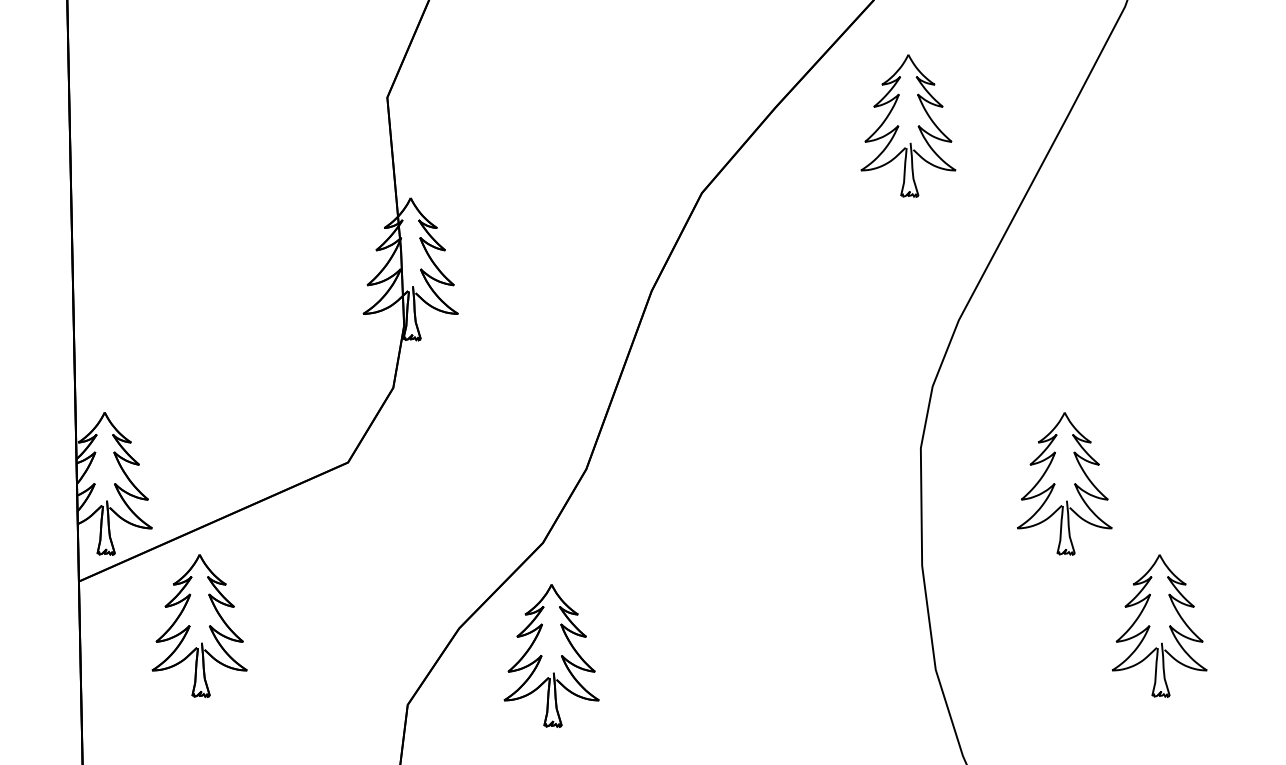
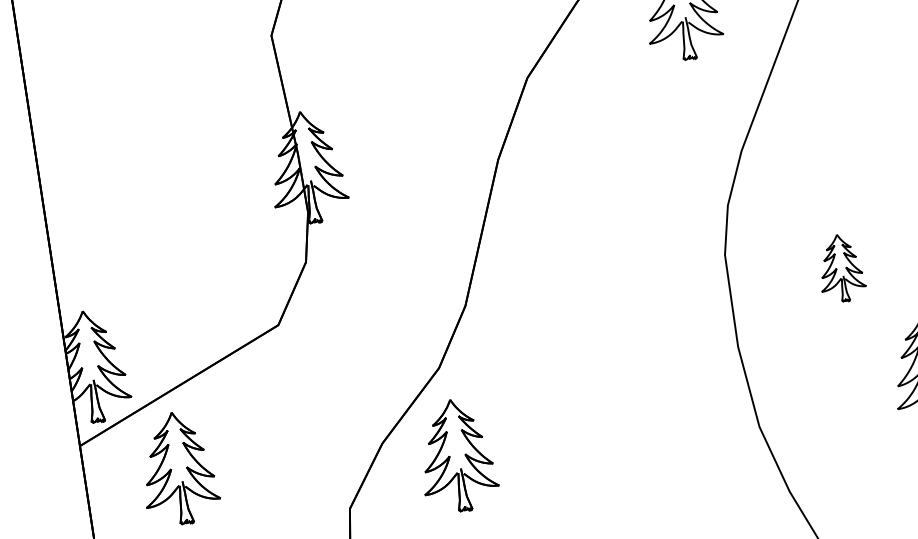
part: (1064, 483) -> (841, 267), size x0.6

